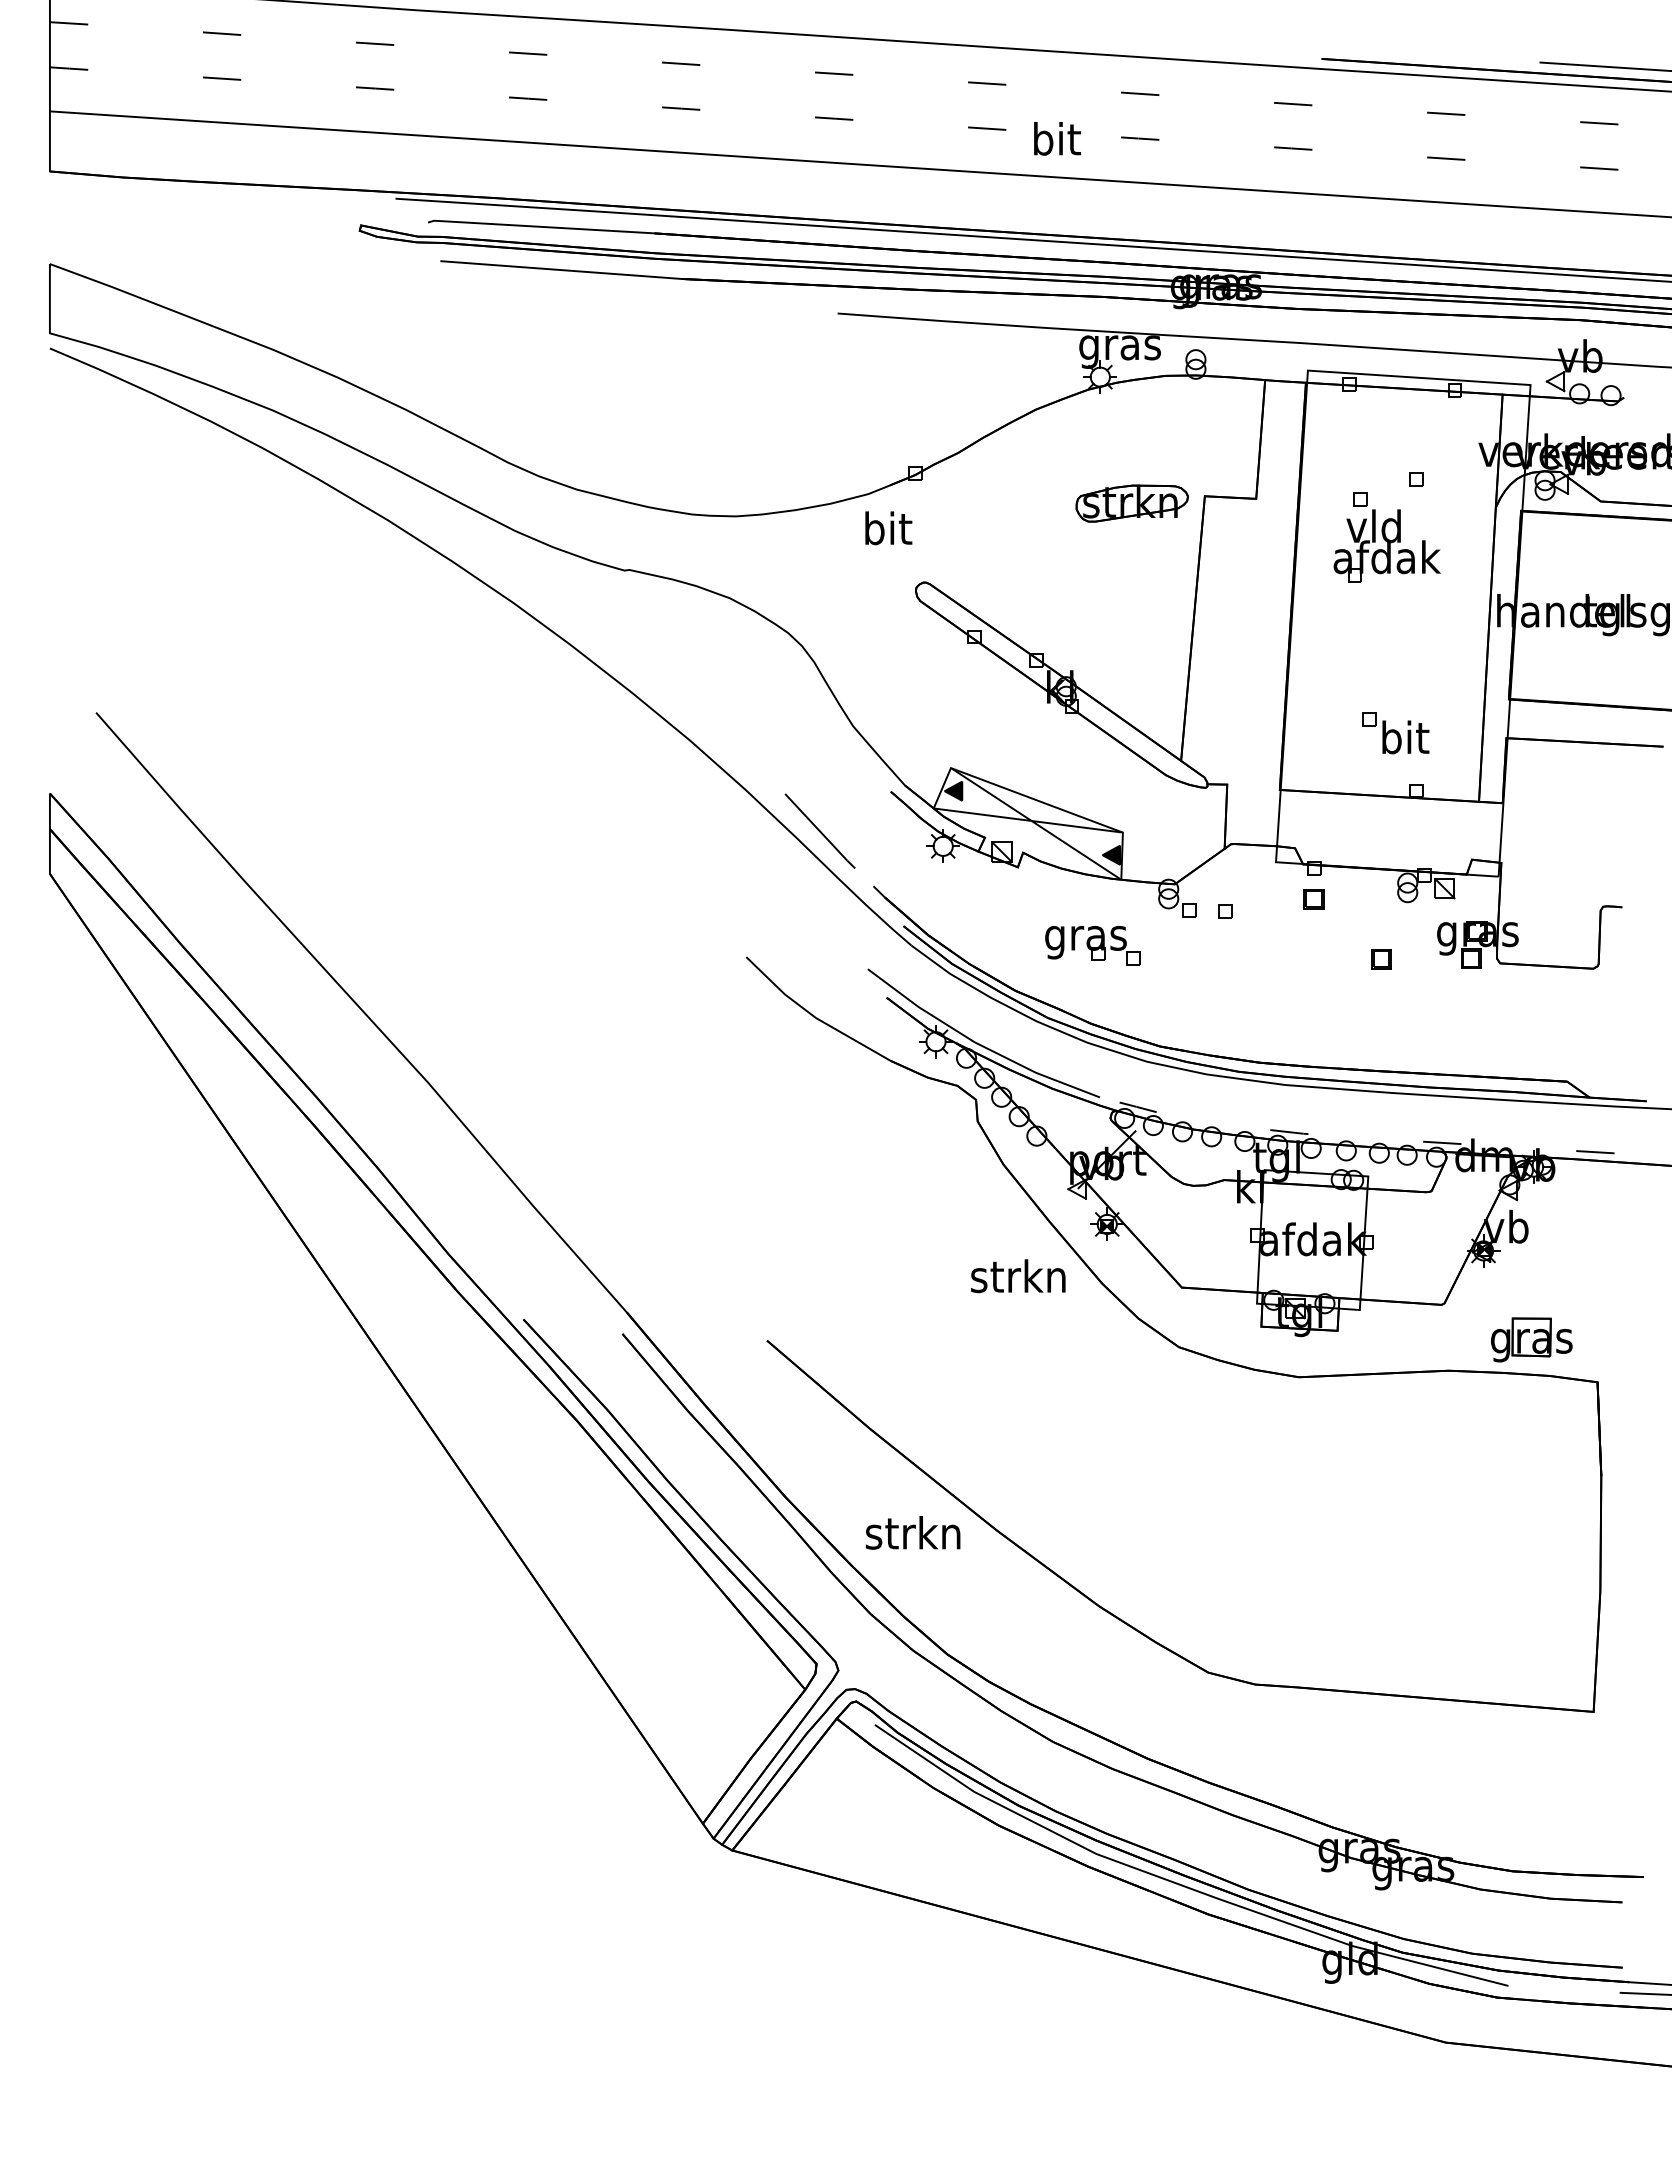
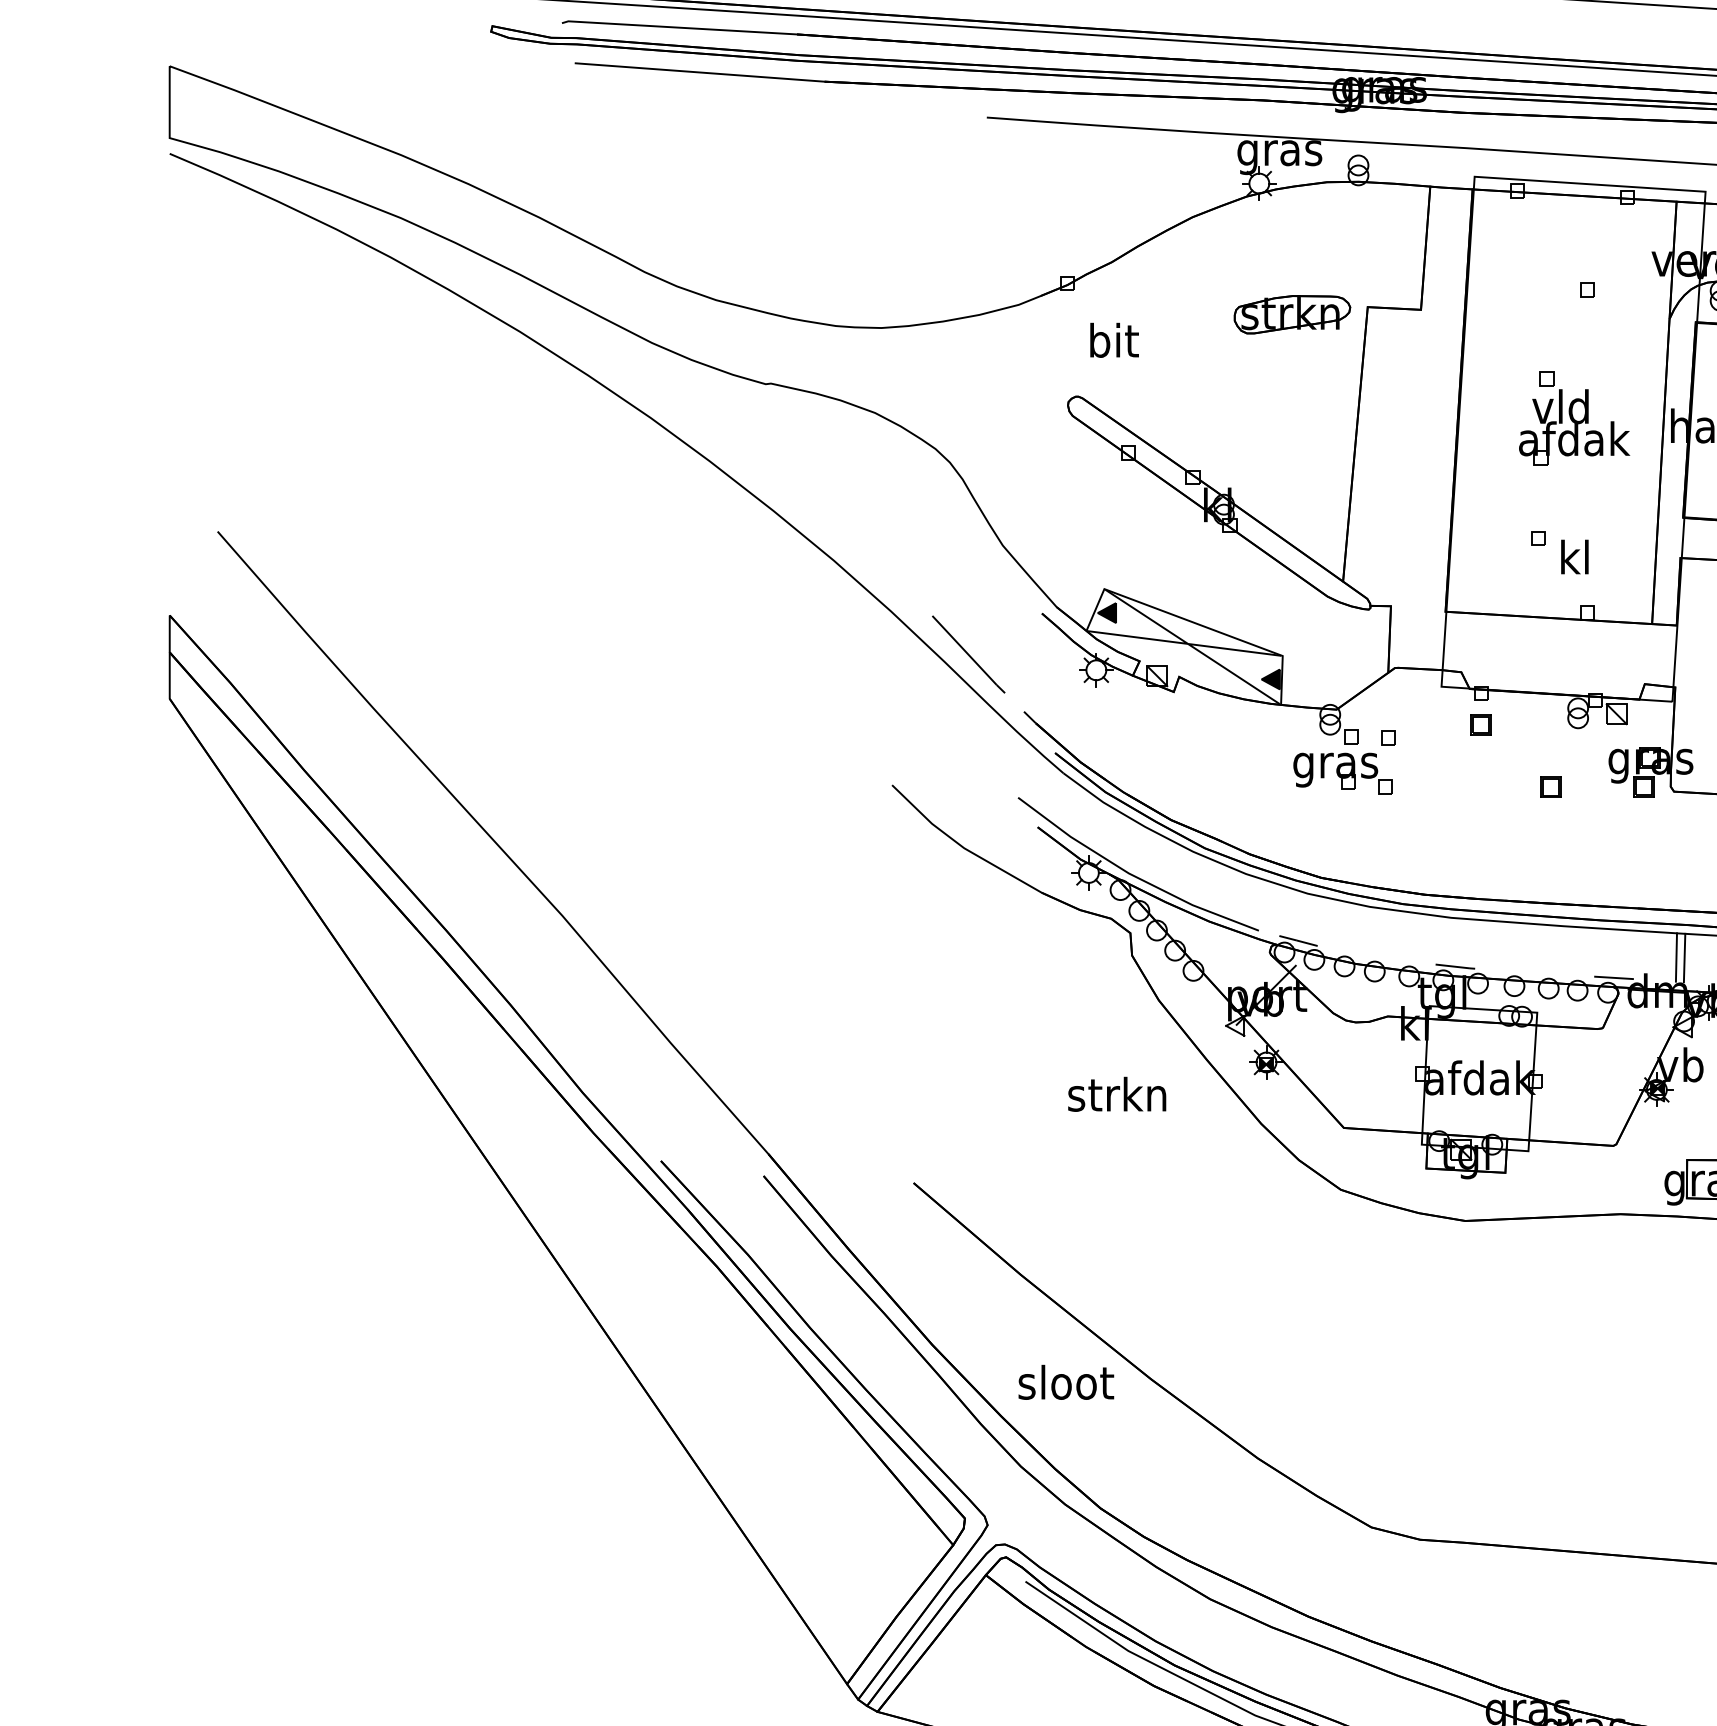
text: (888, 528) -> (1114, 340), moved
part: (1386, 537) -> (1573, 418), moved
text: (1405, 737) -> (1575, 557), bit -> kl
part: (1092, 945) -> (1342, 773), moved
line: (1502, 1122) -> (1676, 956), added
line: (1510, 1123) -> (1684, 957), added
text: (1018, 1276) -> (1117, 1094), moved
text: (912, 1532) -> (1064, 1382), strkn -> sloot

